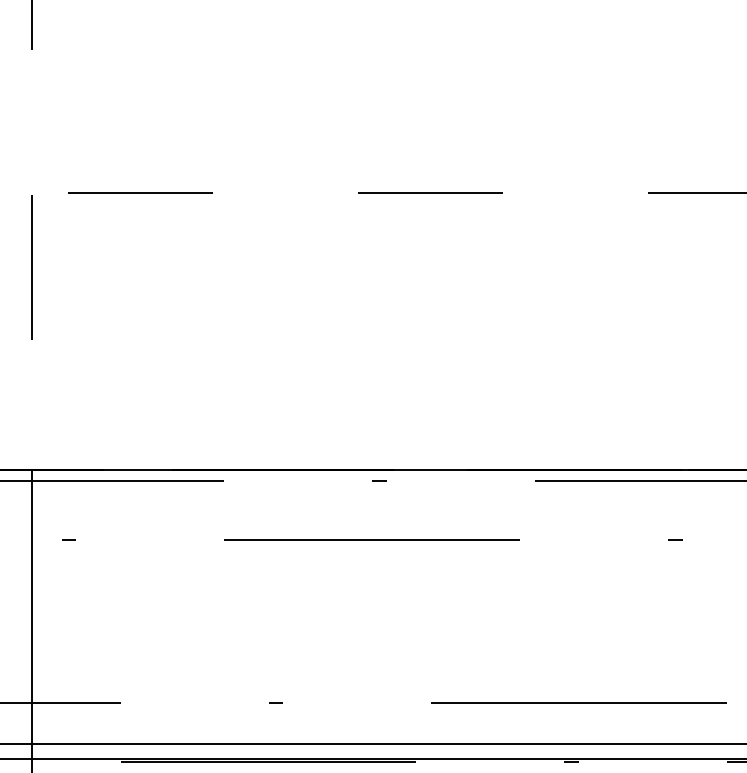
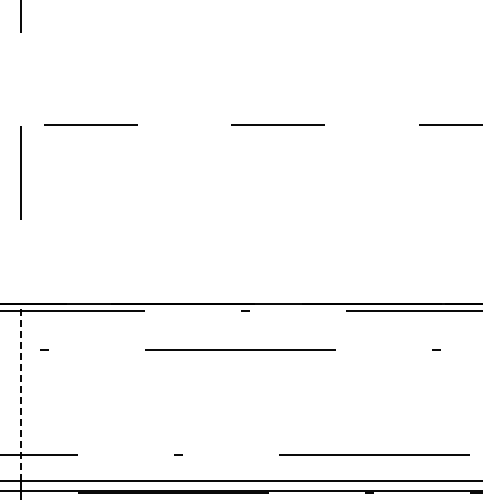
line: (31, 606) -> (20, 392), solid -> dashed

